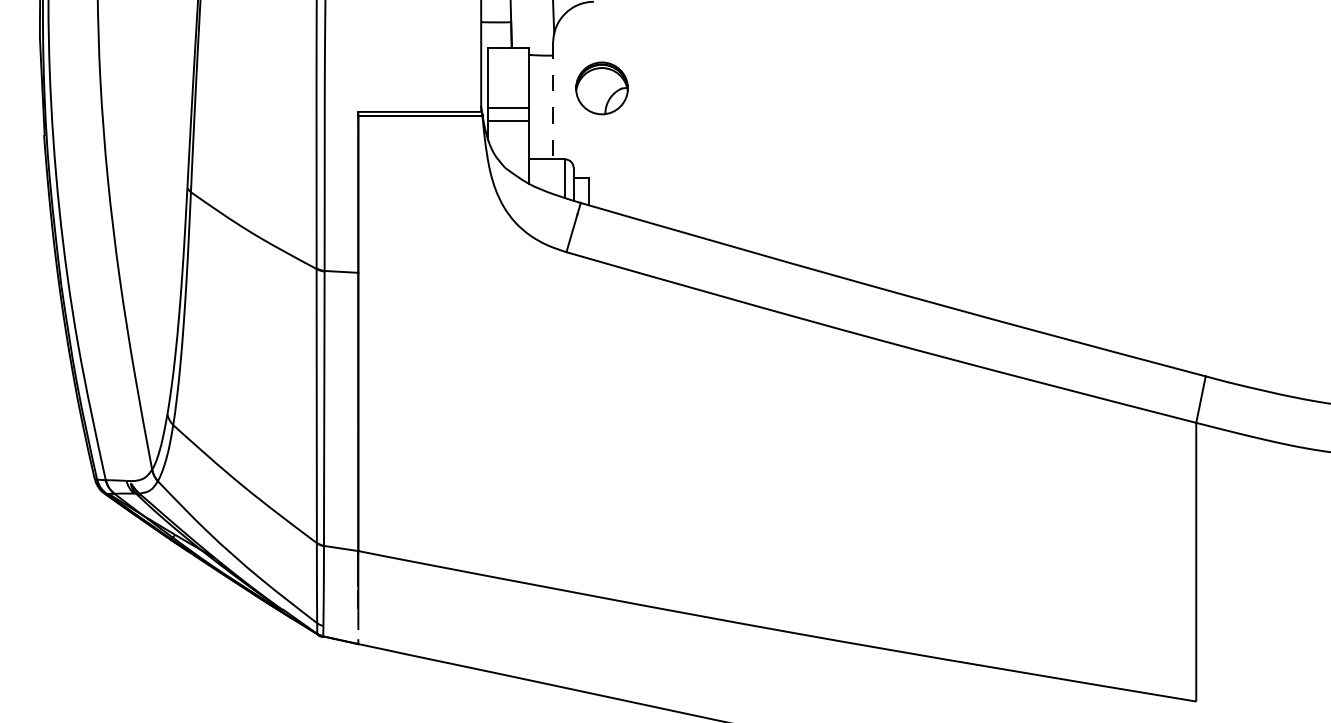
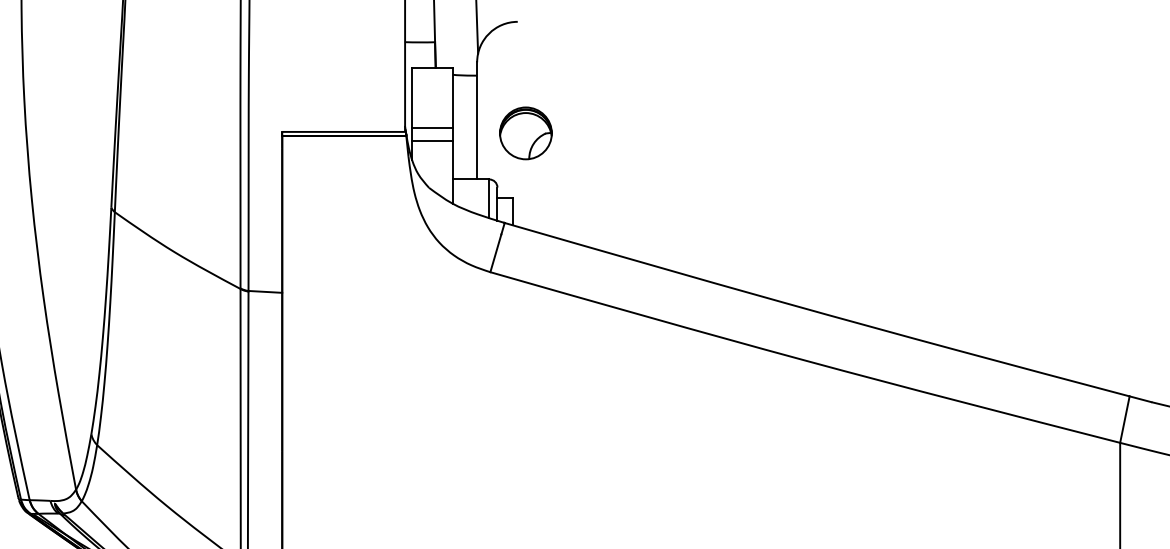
part: (601, 88) -> (525, 133), moved
line: (553, 100) -> (477, 120), dashed -> solid

